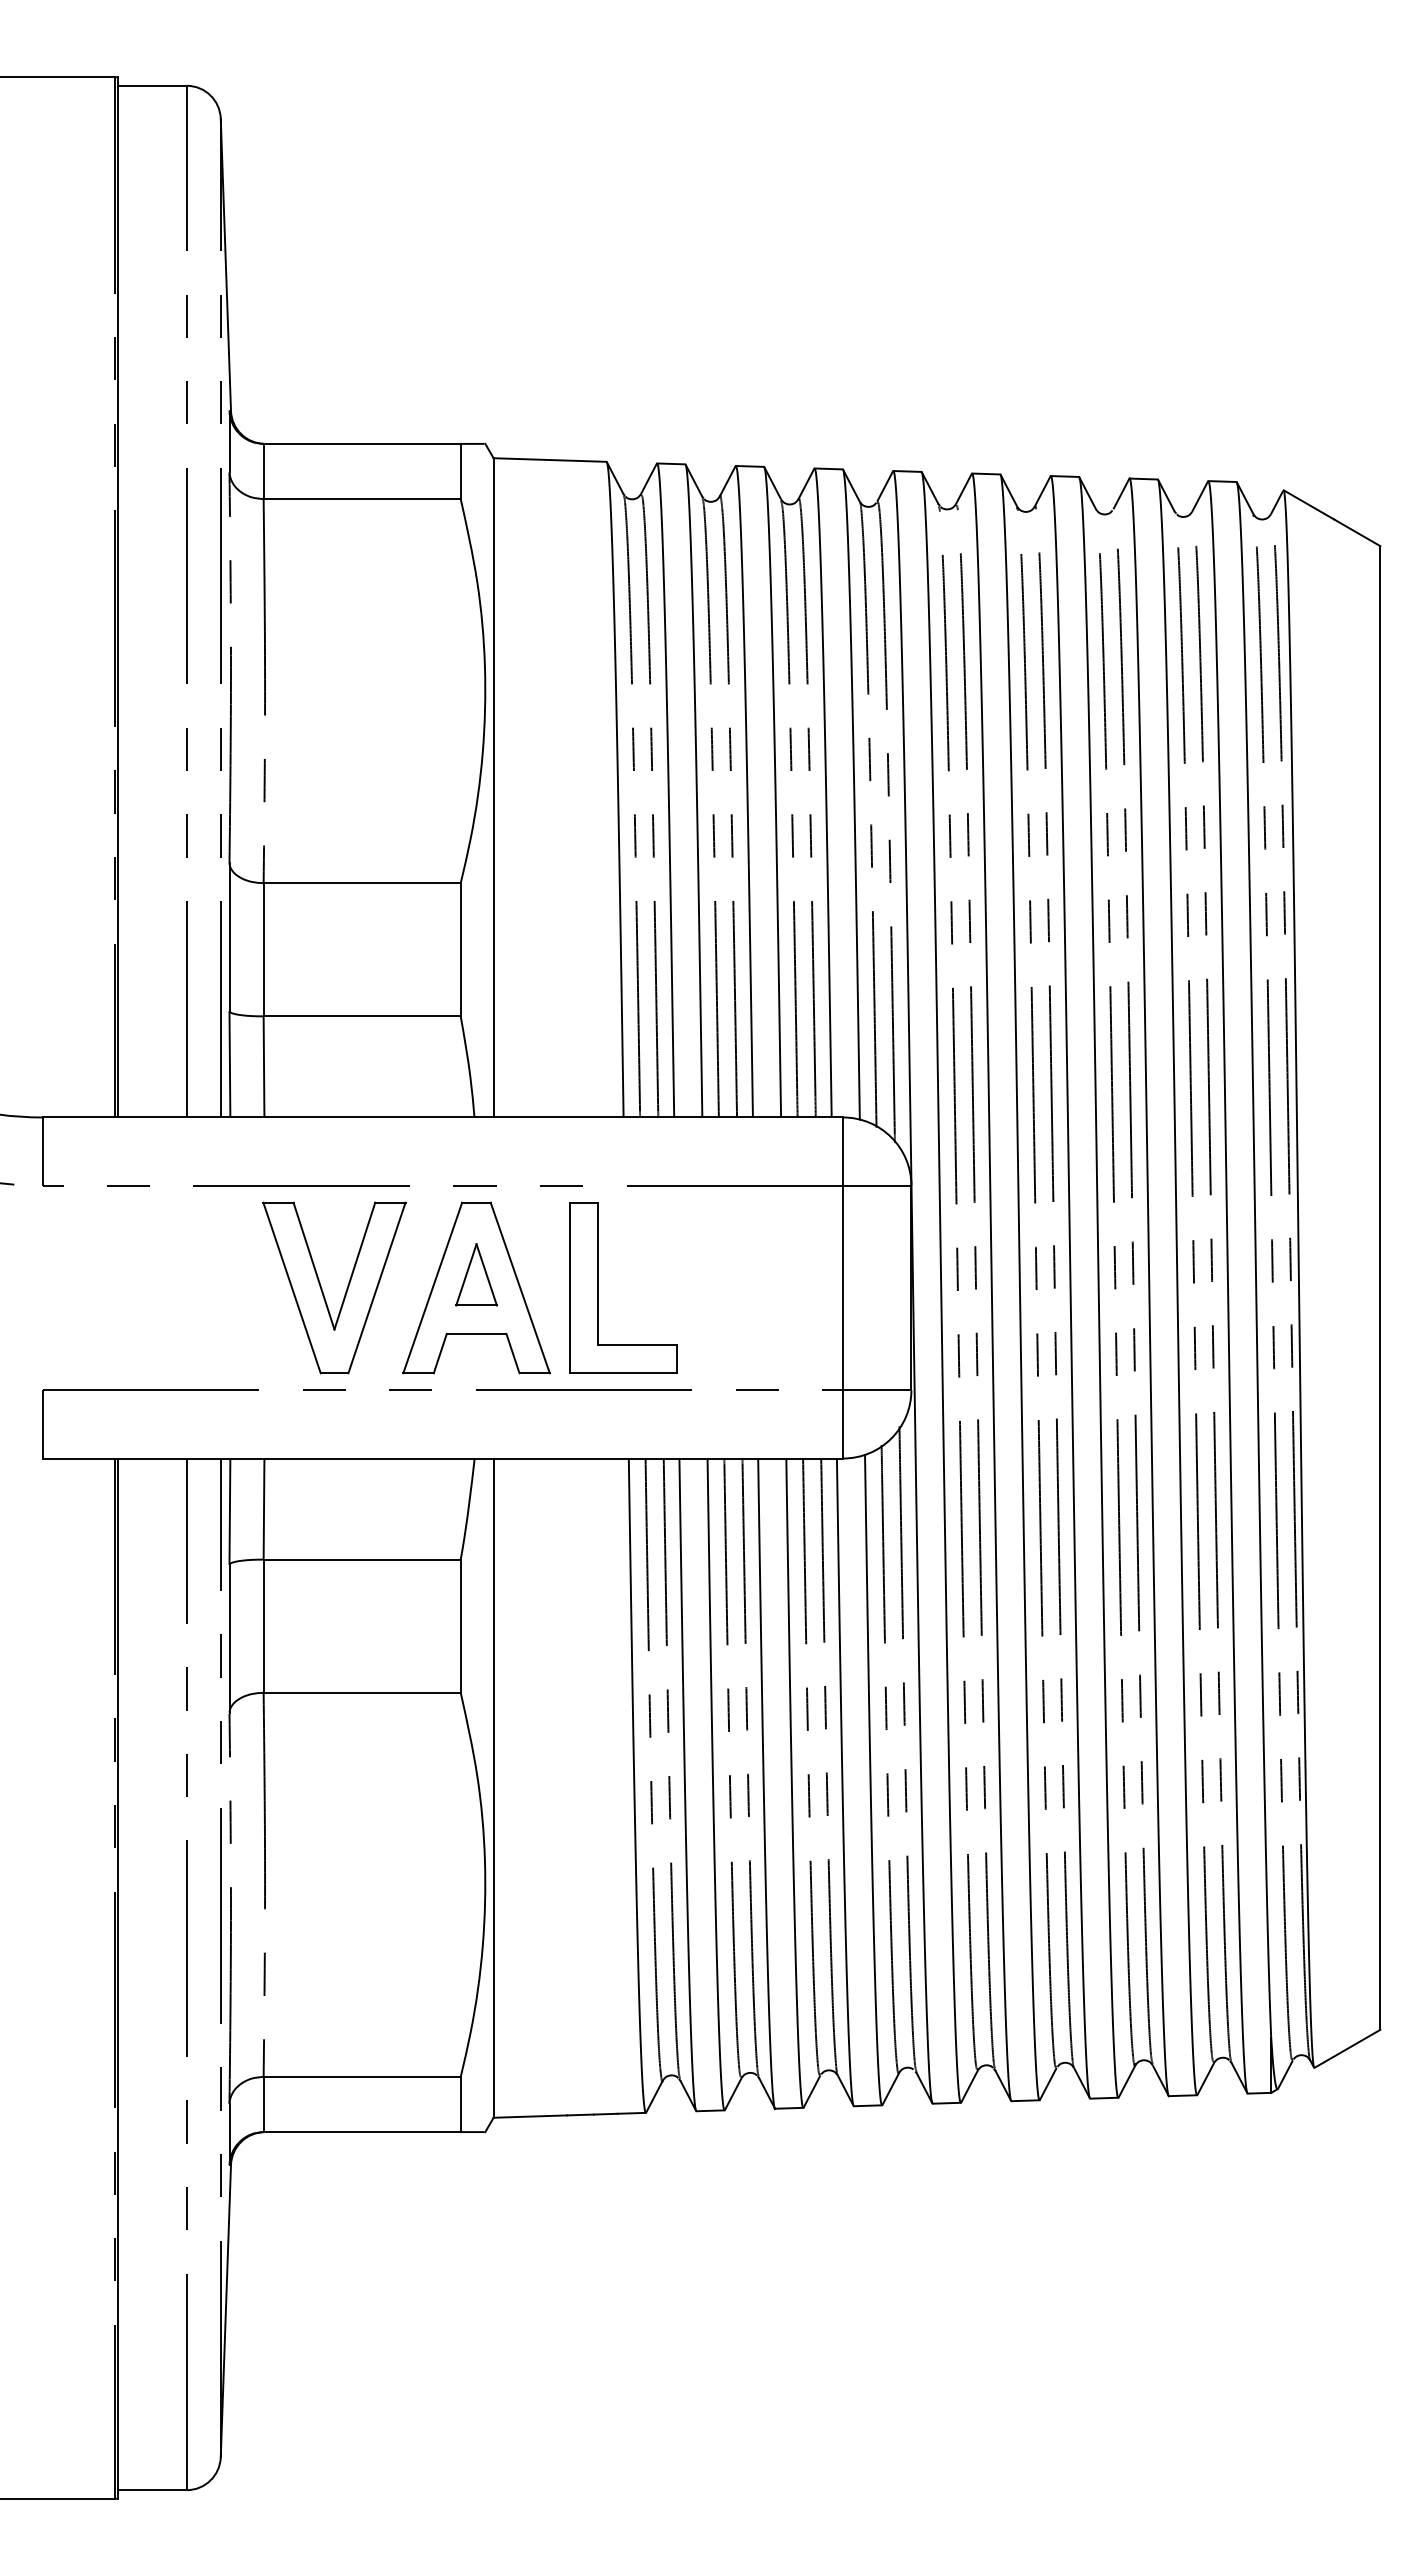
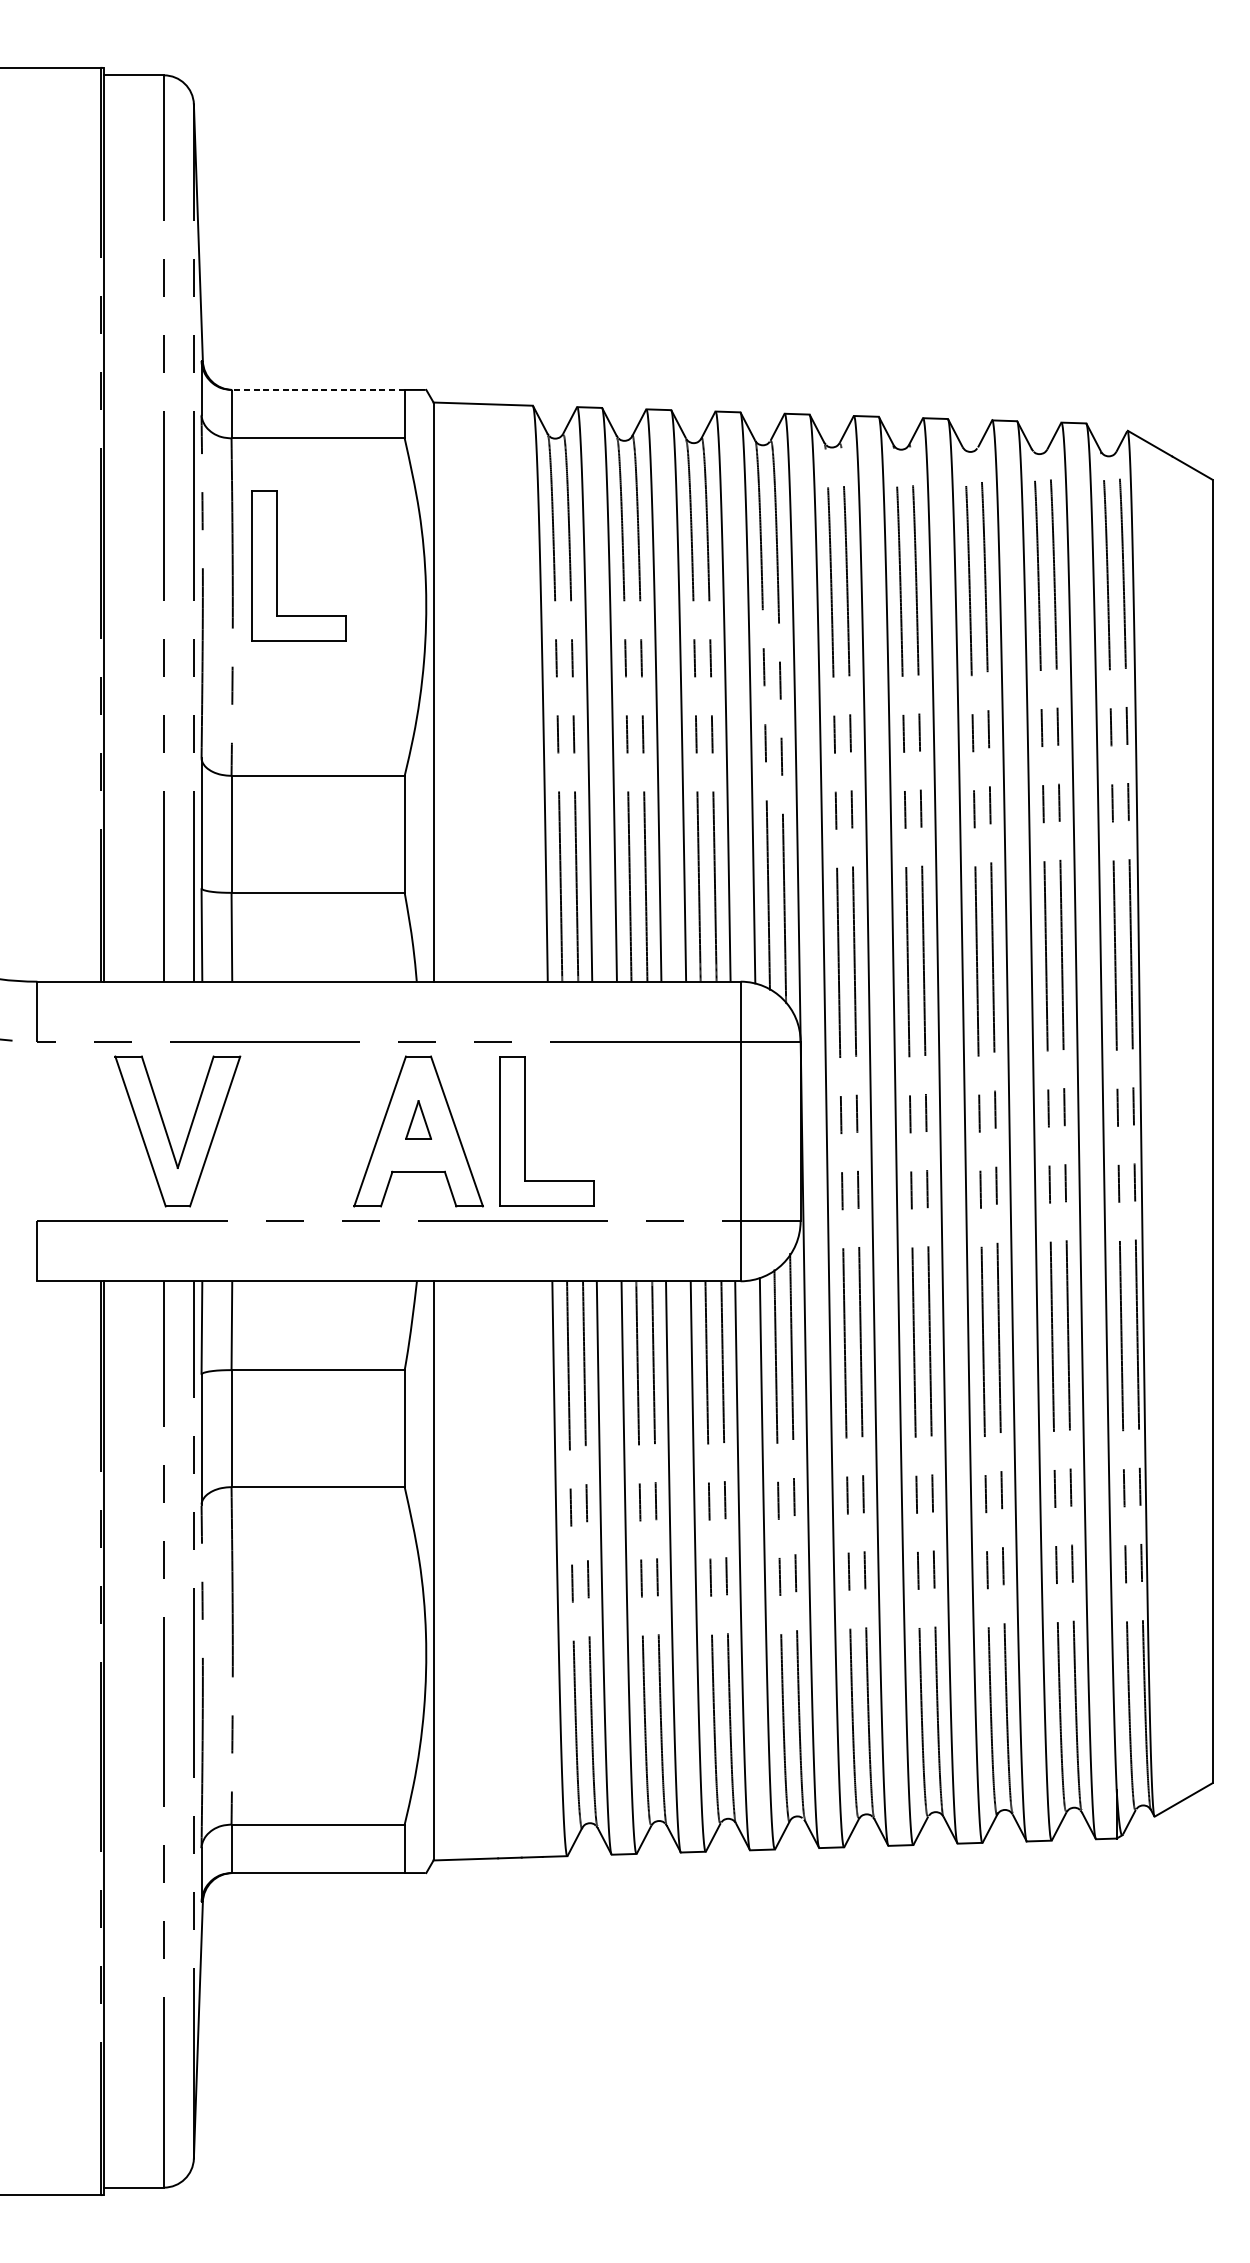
line: (362, 443) -> (318, 389), solid -> dashed
part: (315, 643) -> (277, 565), added
part: (476, 1274) -> (418, 1119), size x0.7
part: (323, 1291) -> (168, 1134), moved

